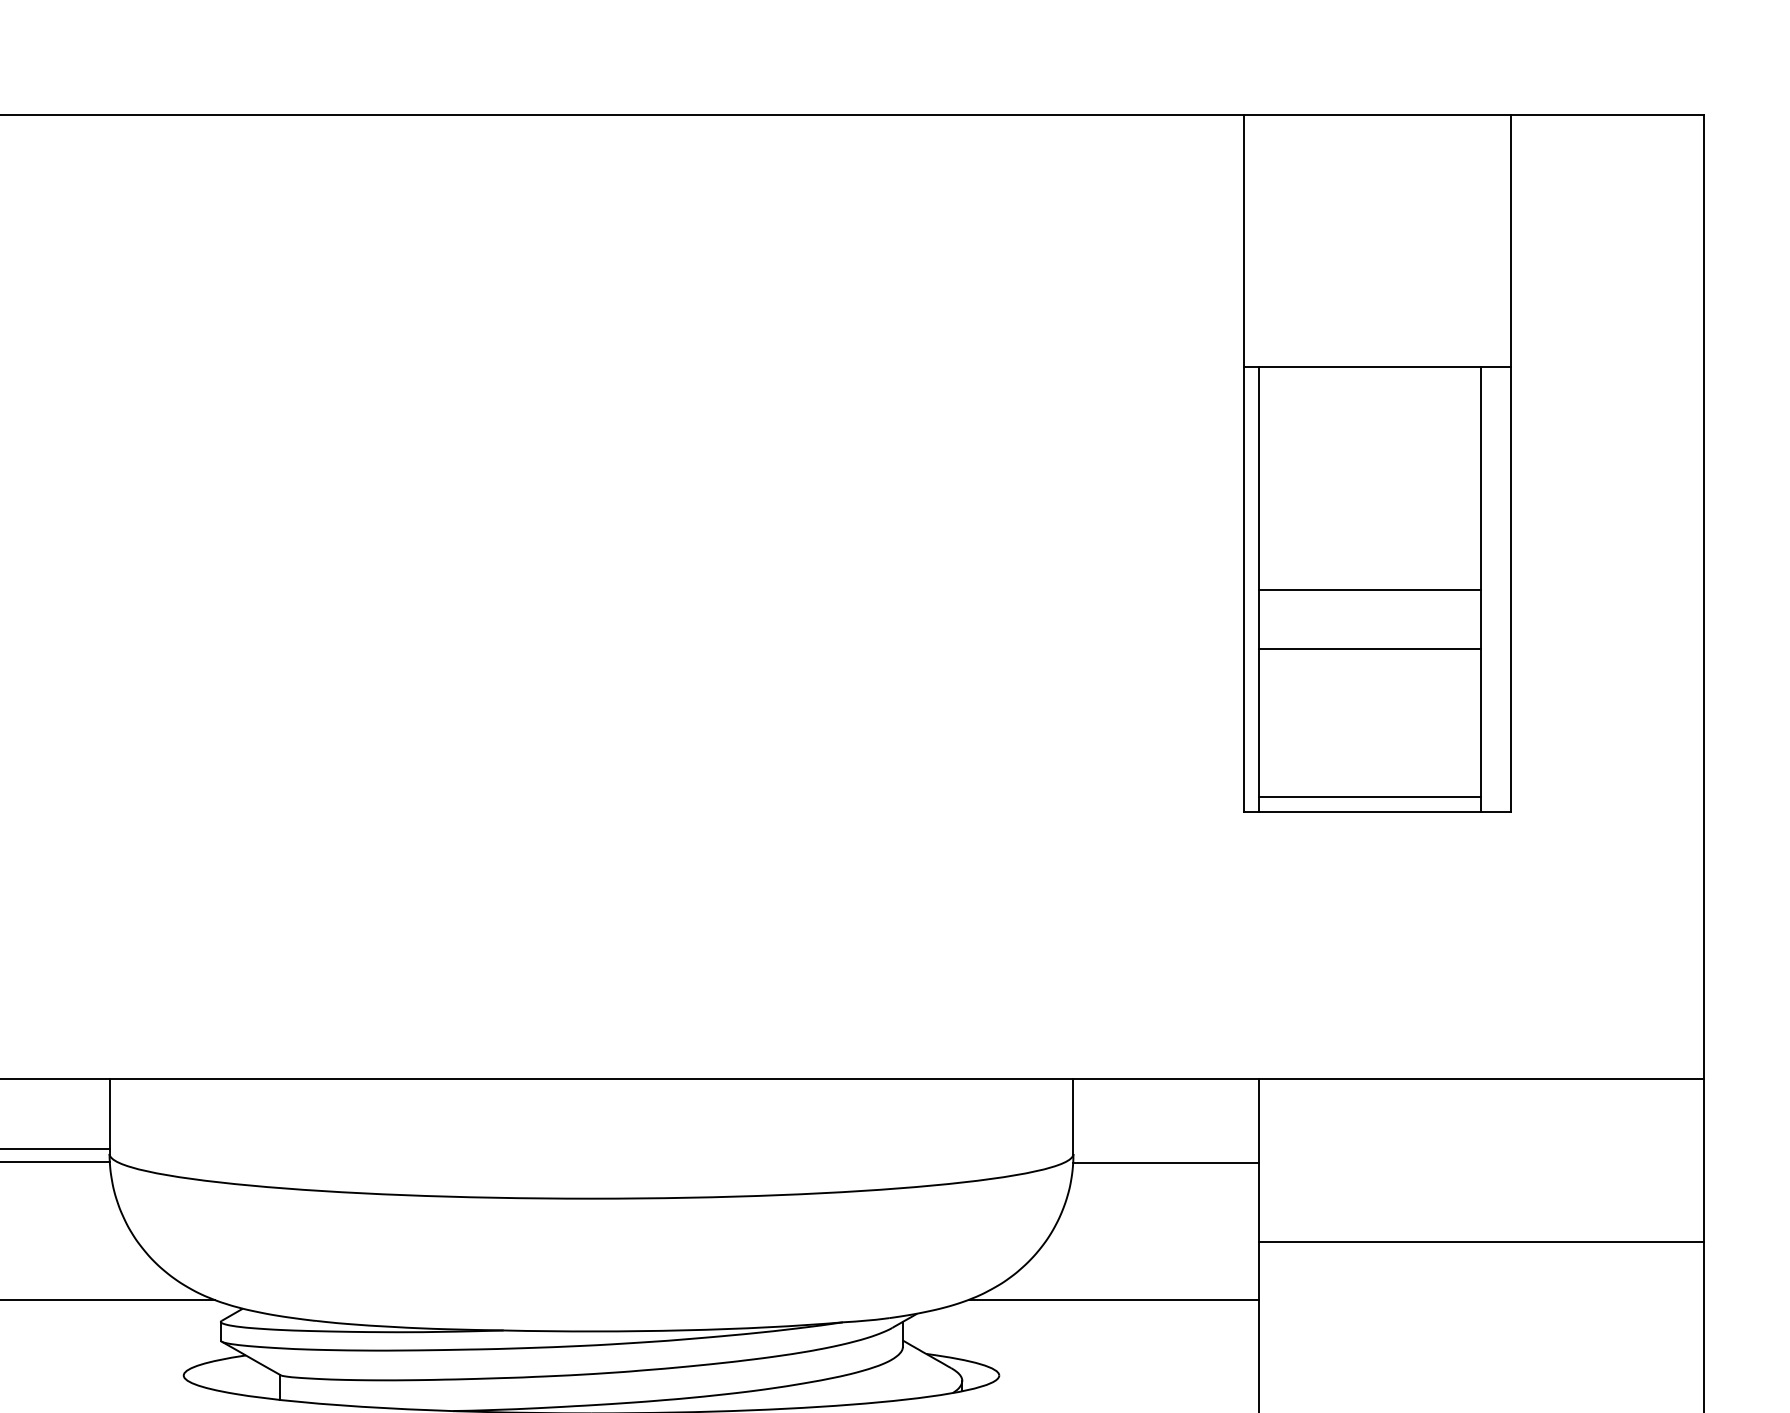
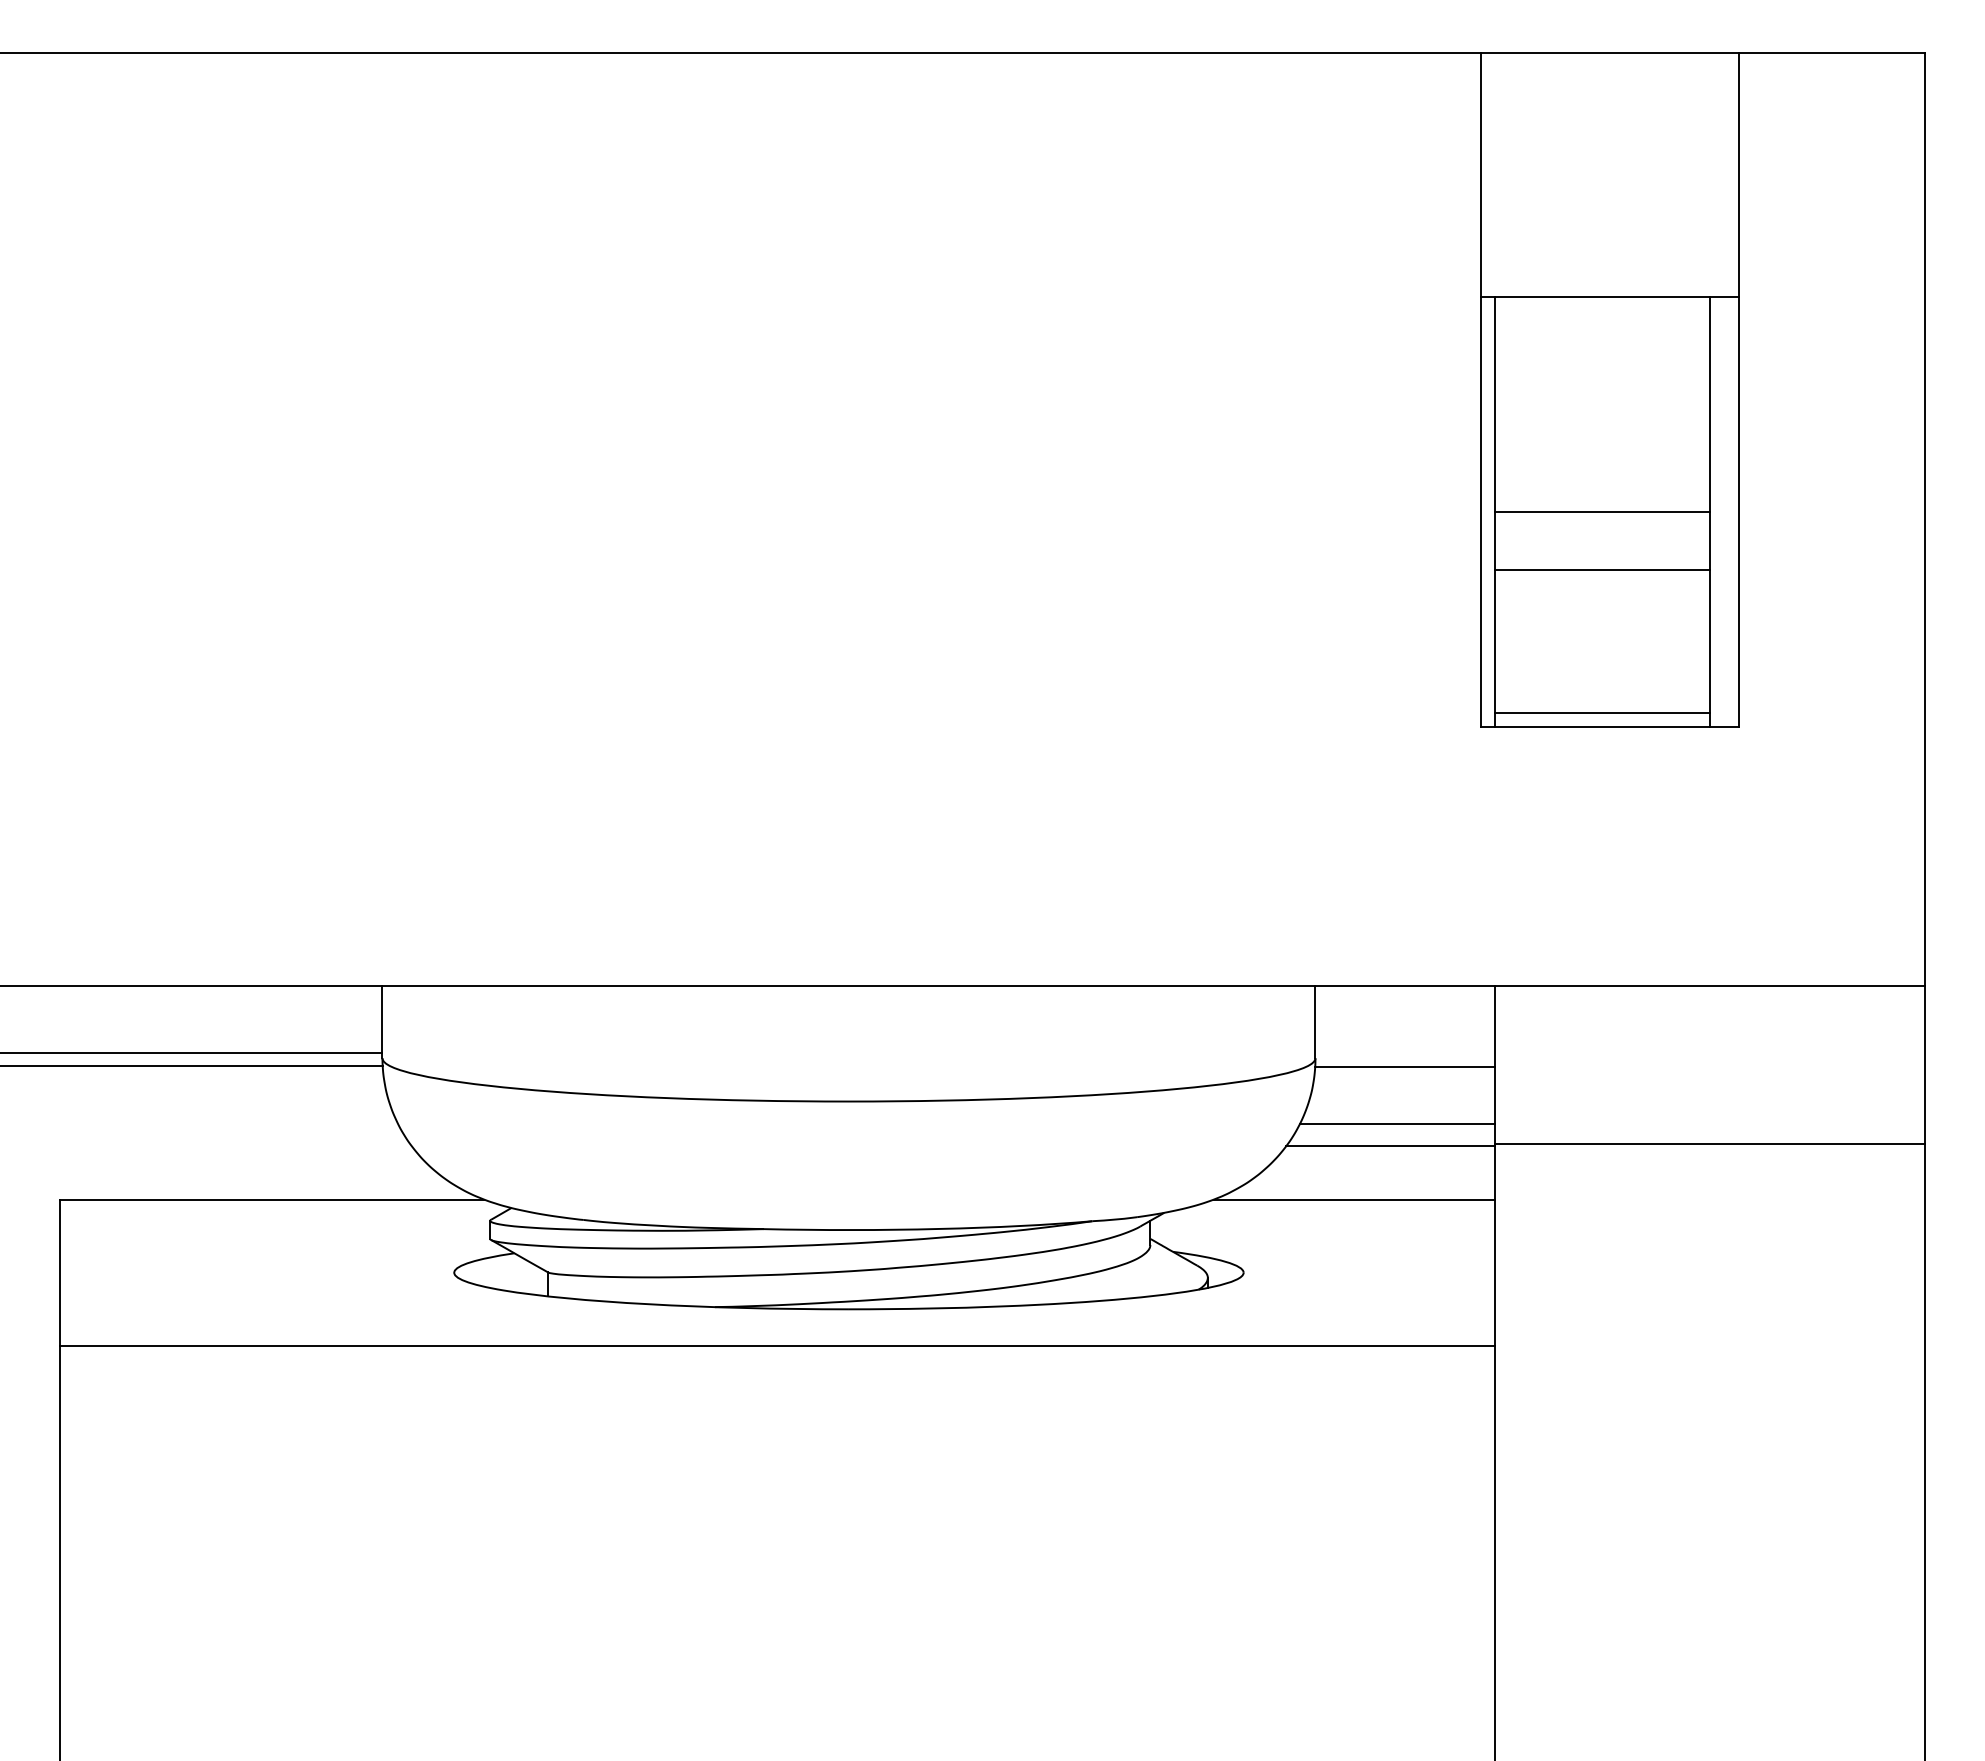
line: (1158, 1221) -> (1397, 1123), added
line: (1150, 1245) -> (1390, 1146), added

